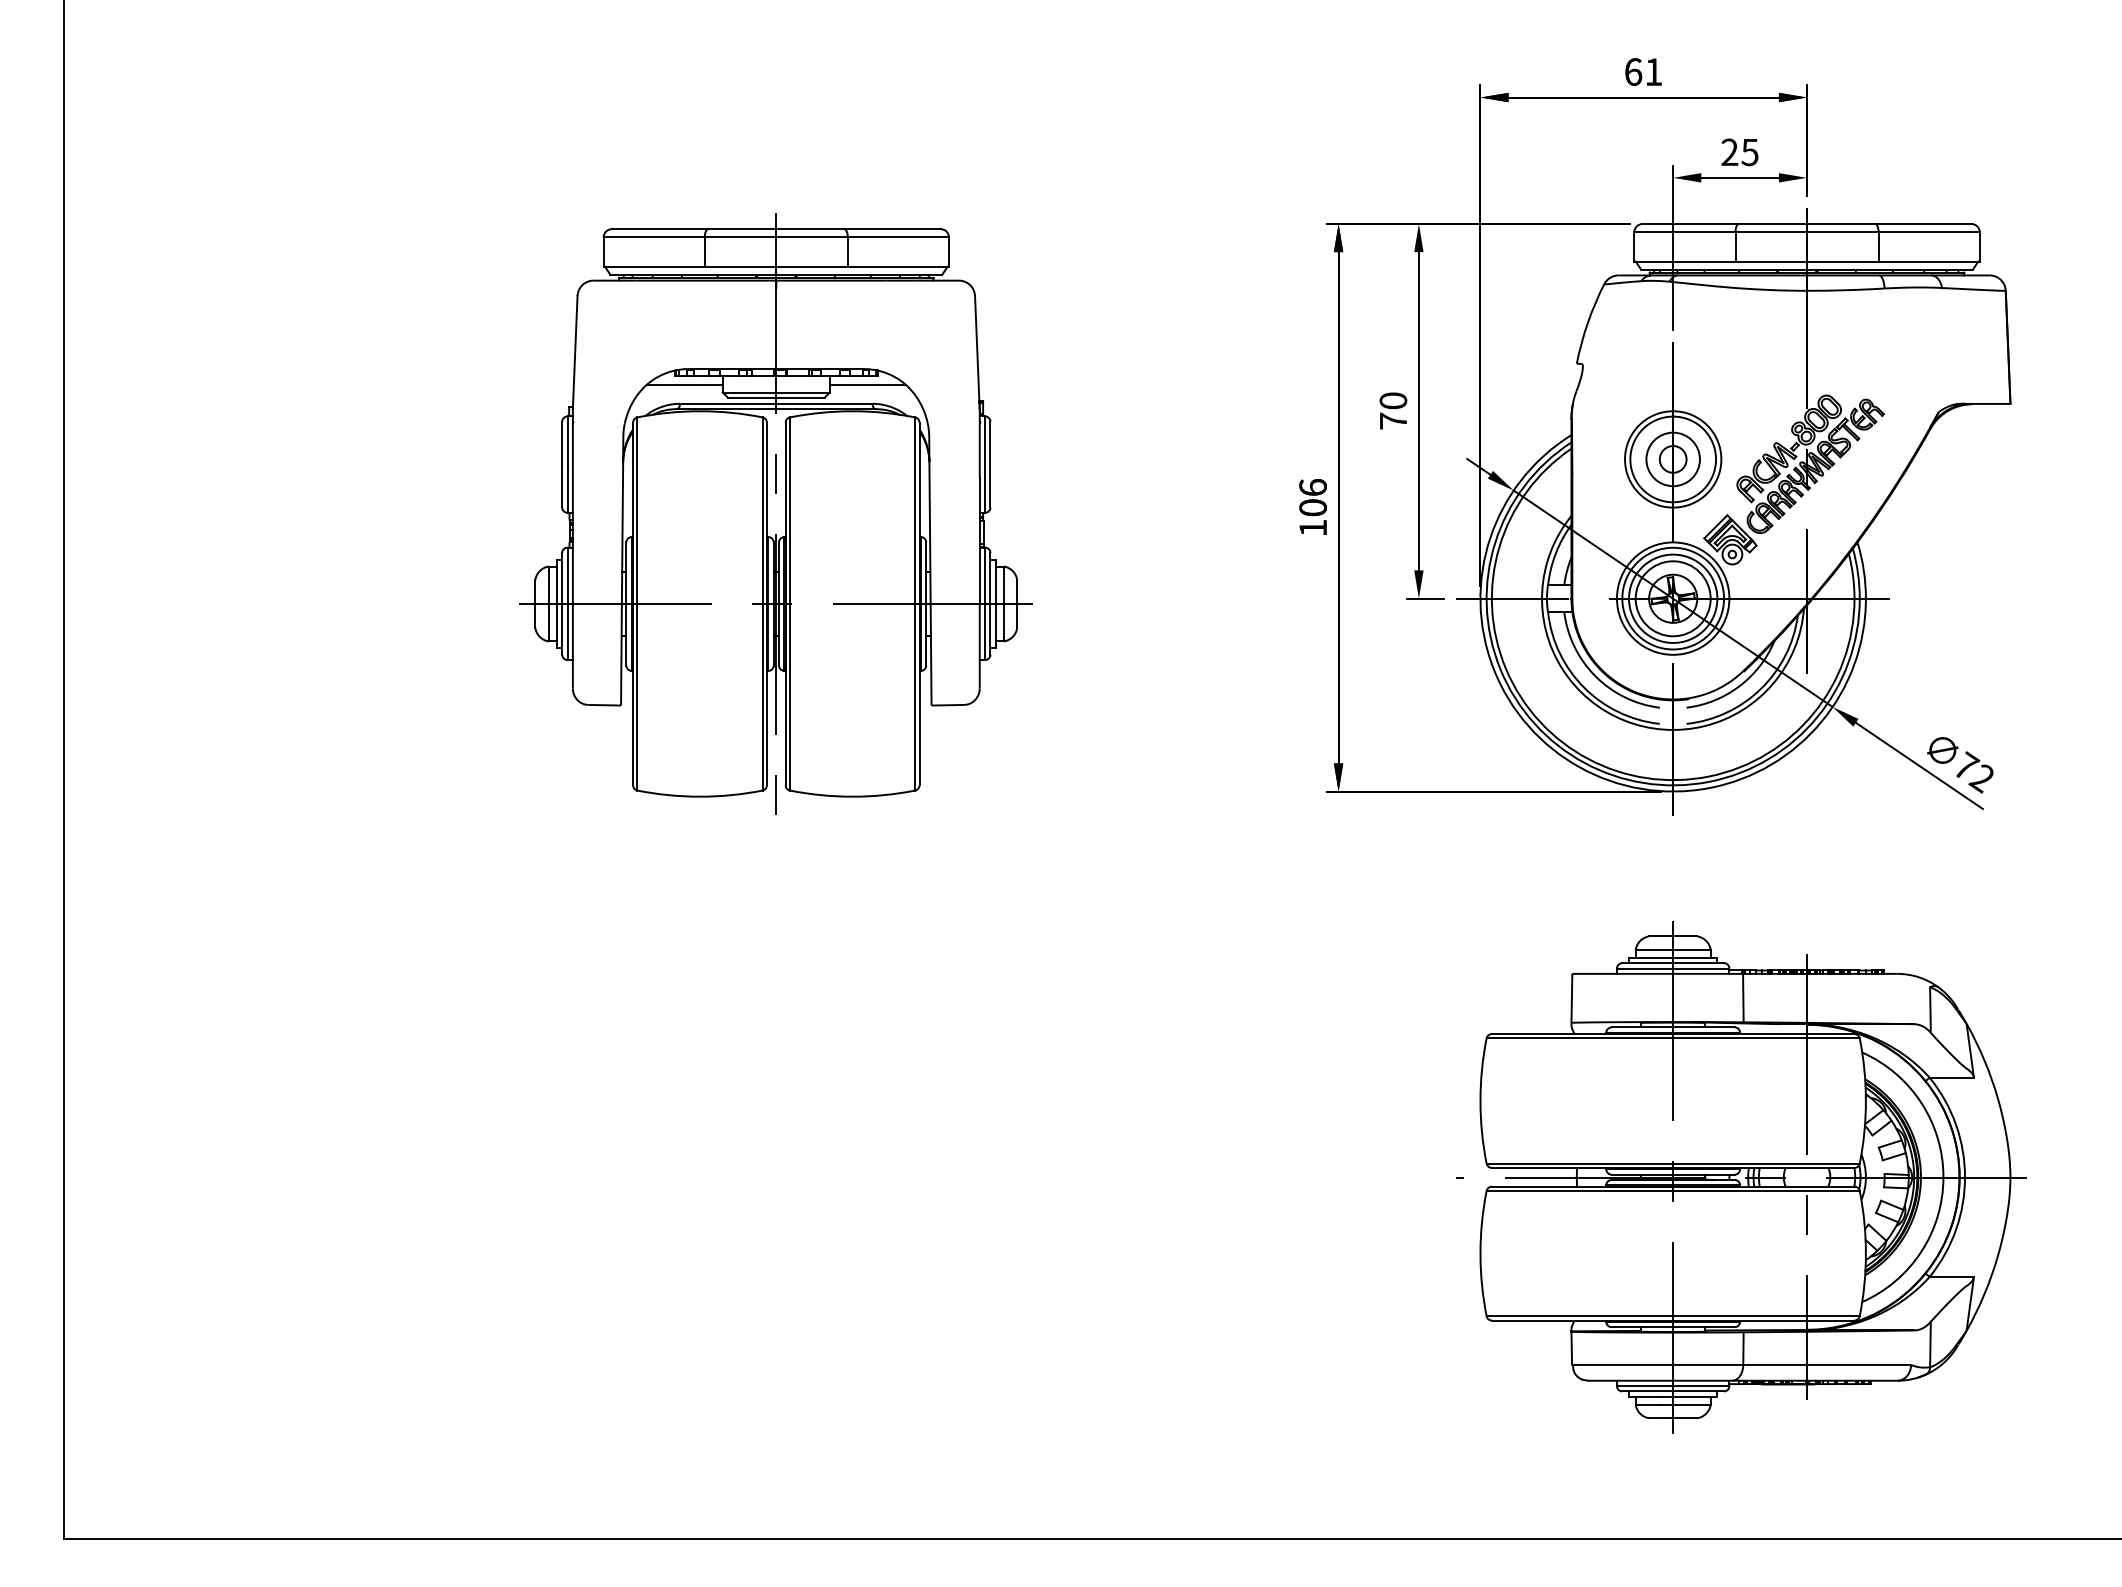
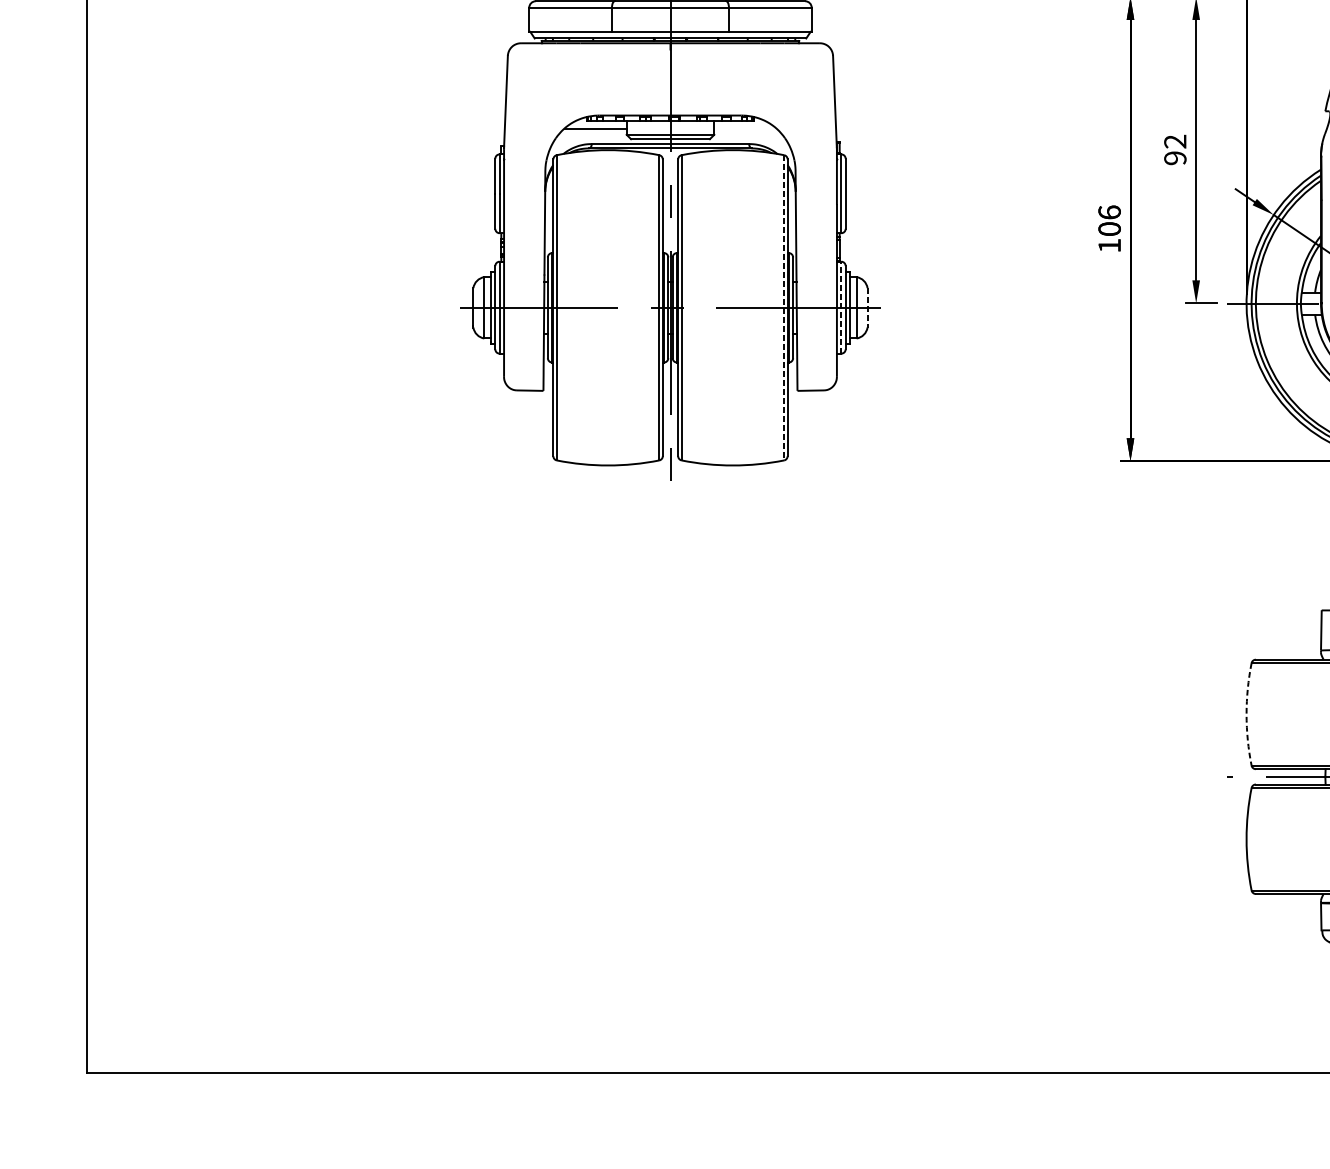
line: (867, 384) -> (745, 128), removed
text: (1393, 410) -> (1175, 149), 70 -> 92
line: (985, 603) -> (841, 307), solid -> dashed
line: (915, 604) -> (784, 308), solid -> dashed
line: (1017, 604) -> (867, 308), solid -> dashed
arc: (1480, 1101) -> (1246, 714), solid -> dashed

